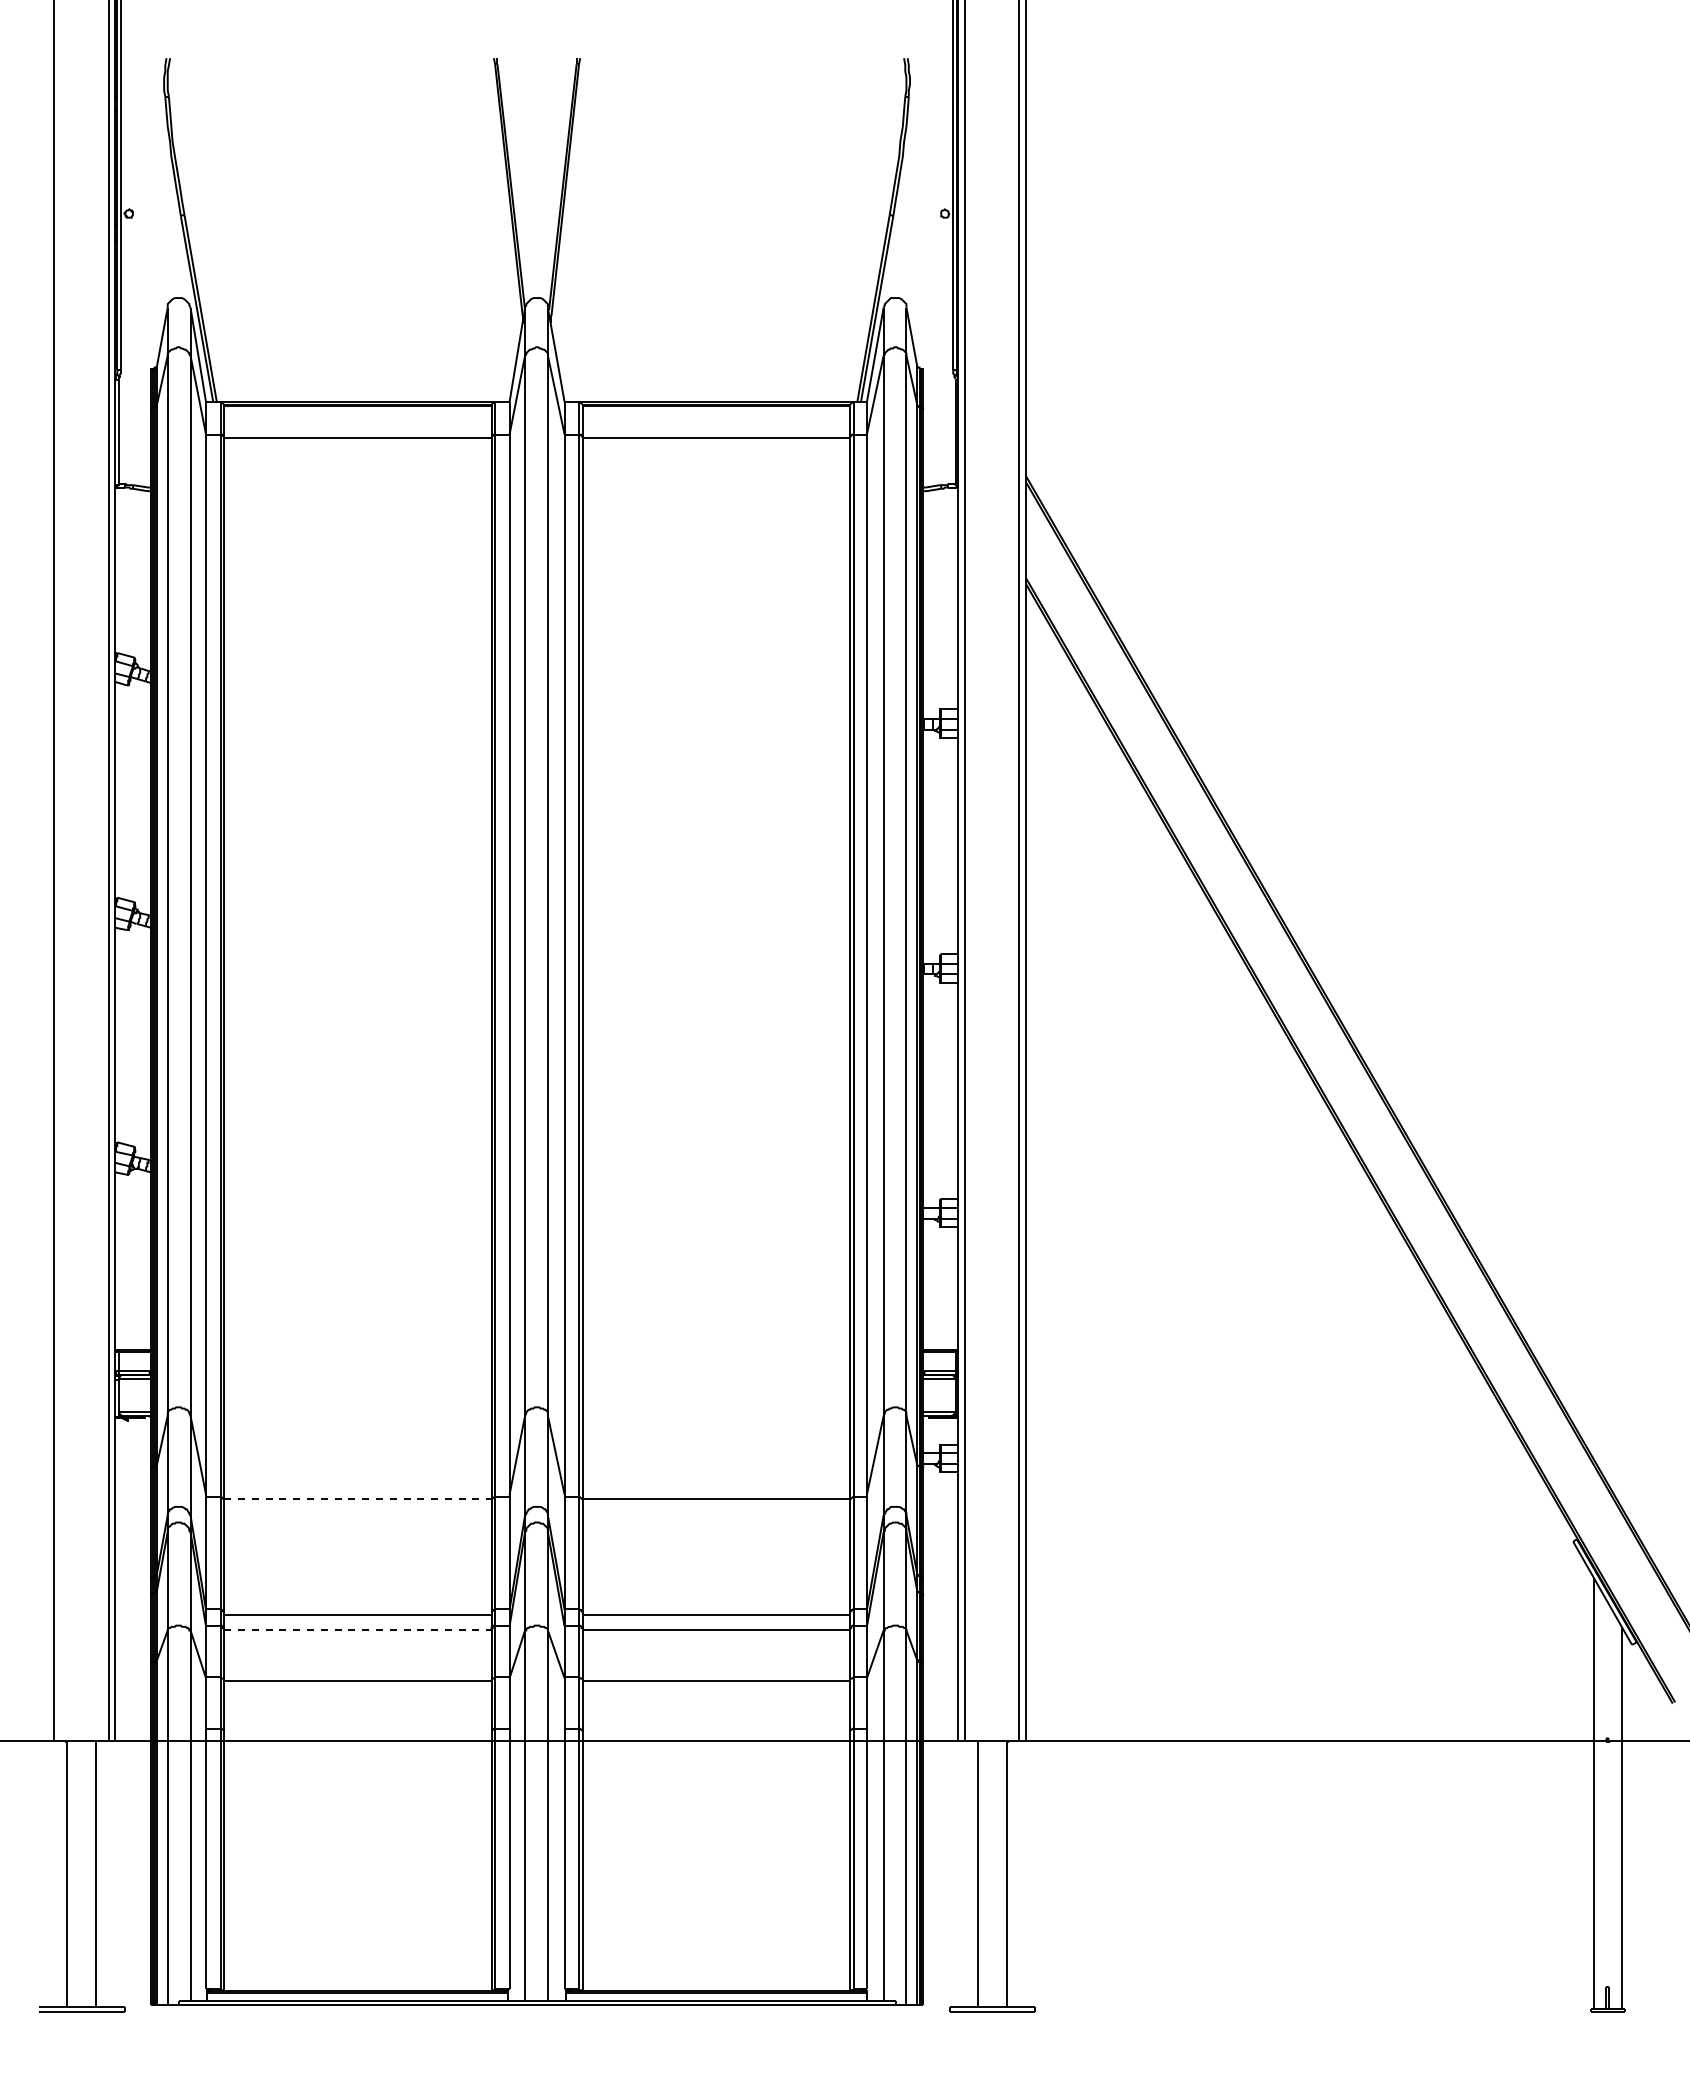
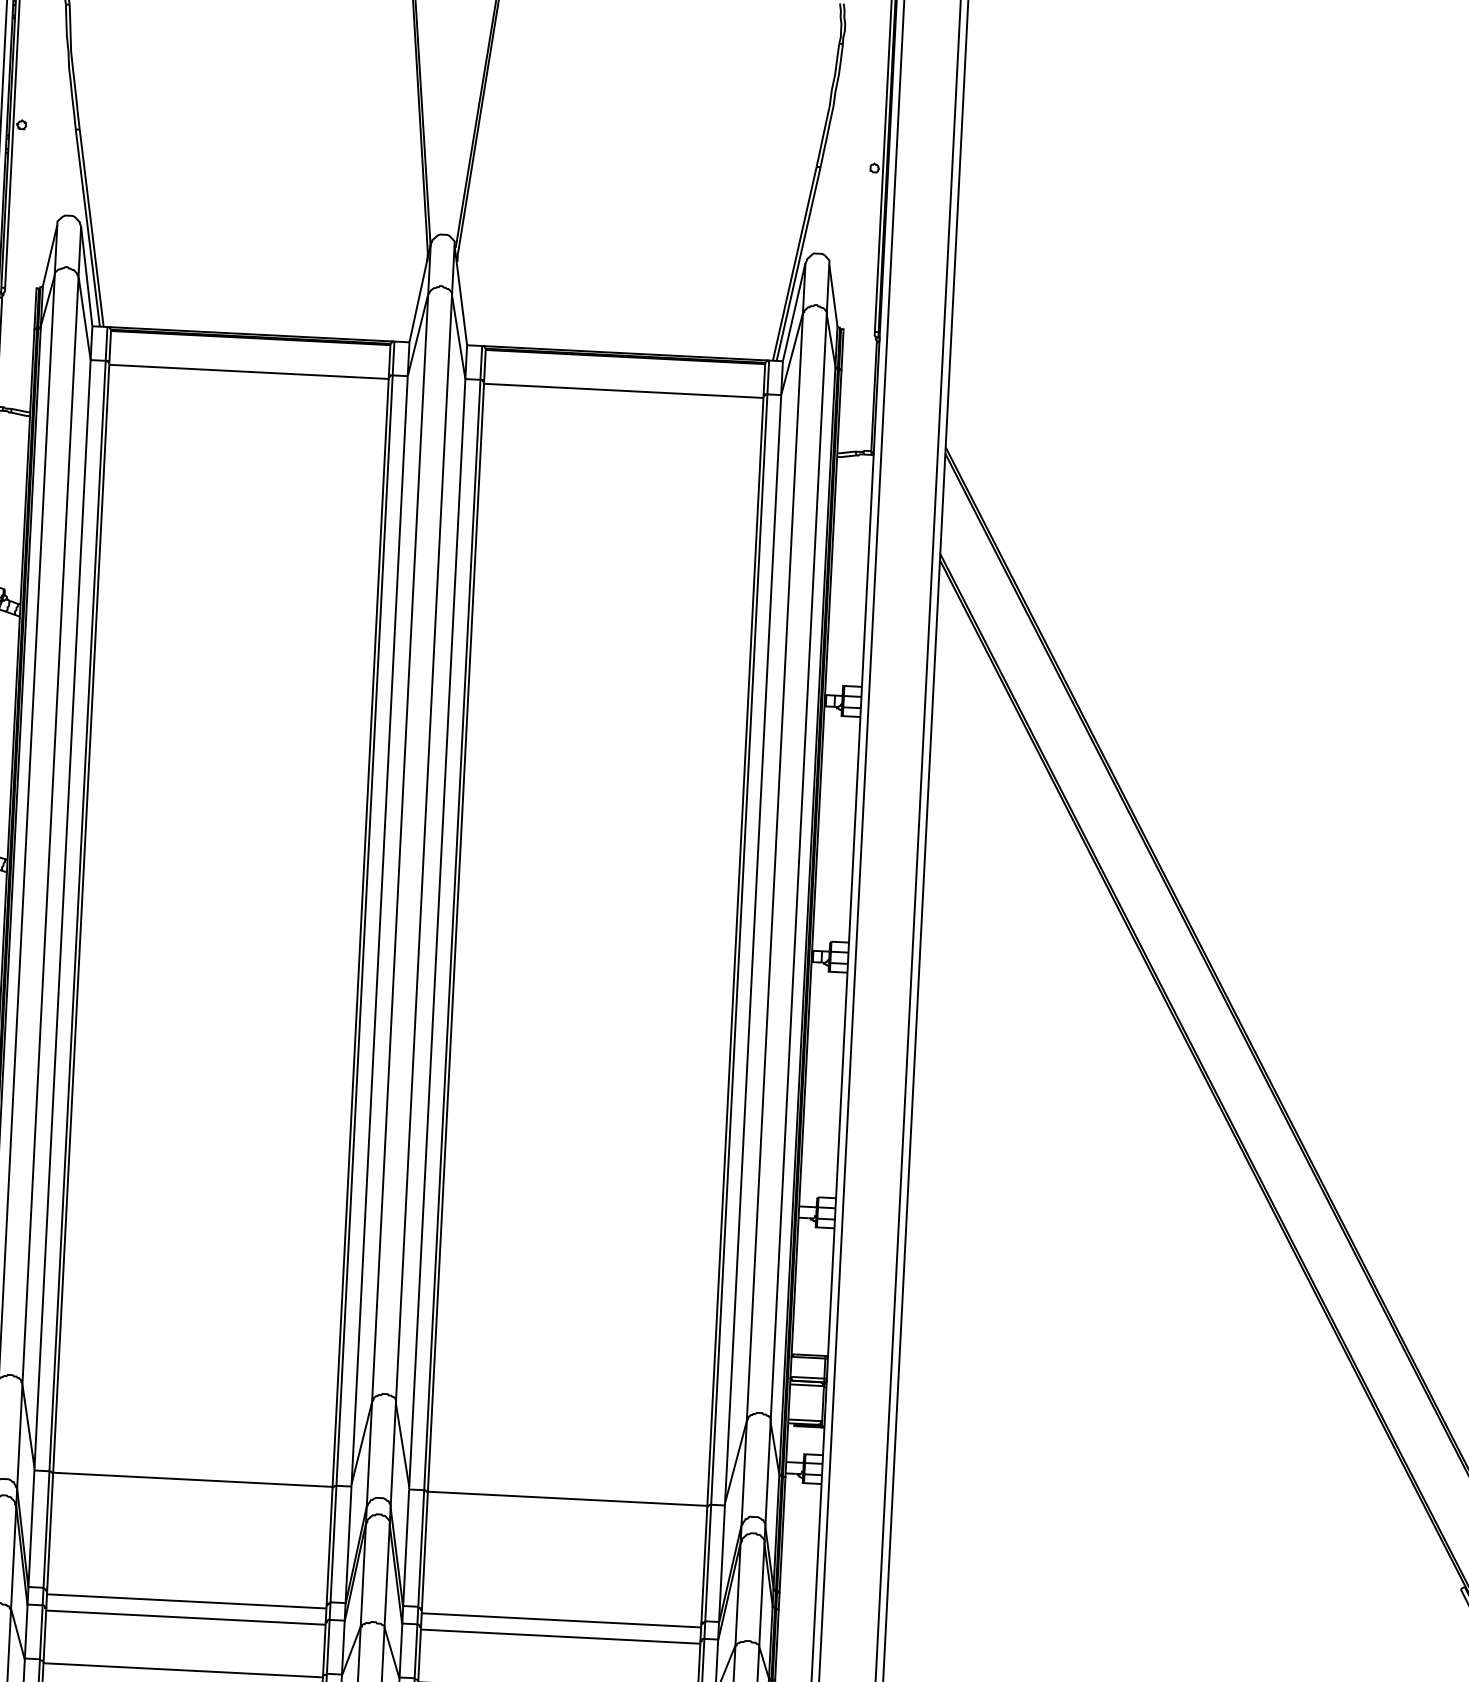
line: (357, 1498) -> (192, 1479), dashed -> solid
line: (357, 1630) -> (185, 1617), dashed -> solid

